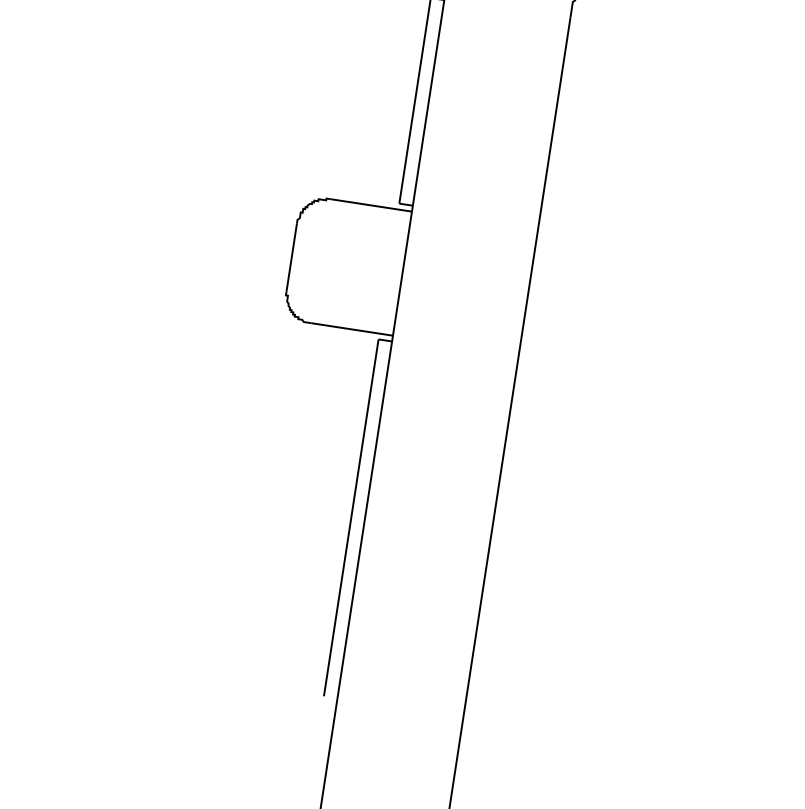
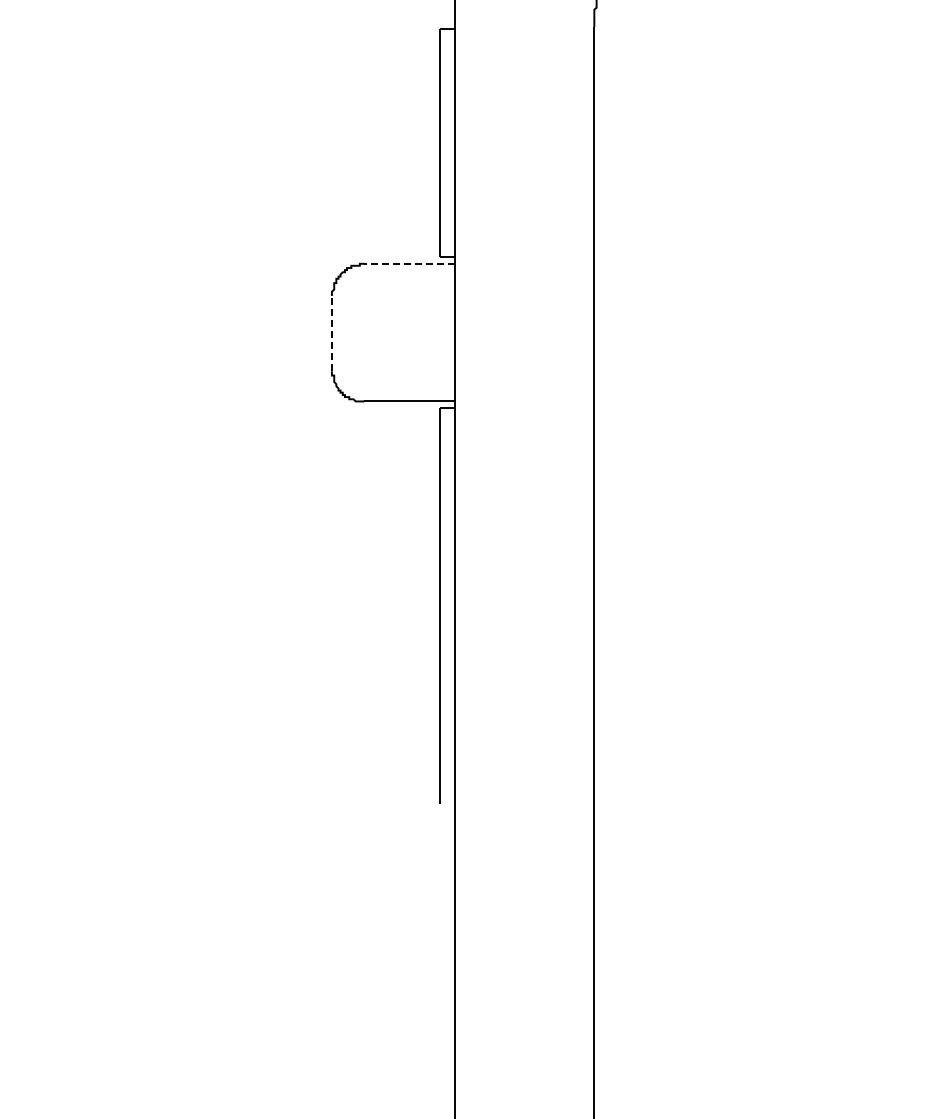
line: (370, 205) -> (408, 263), solid -> dashed
line: (291, 257) -> (331, 333), solid -> dashed

